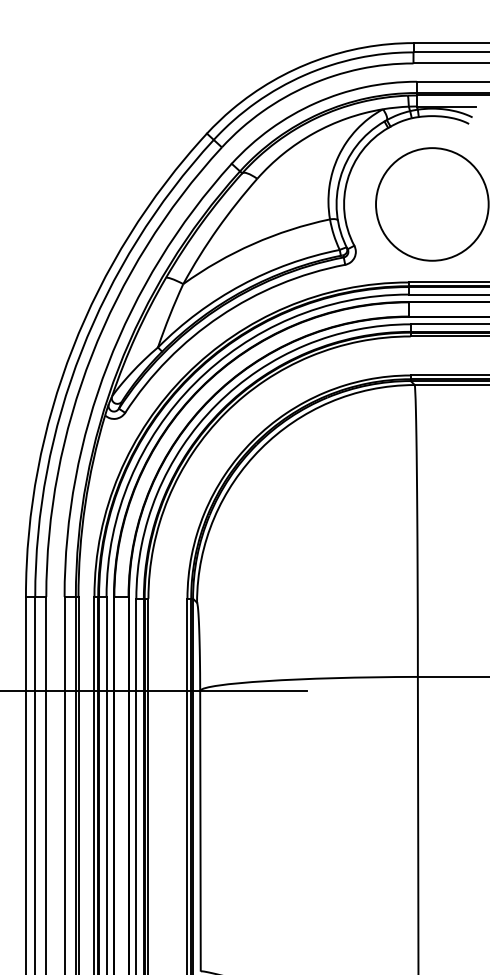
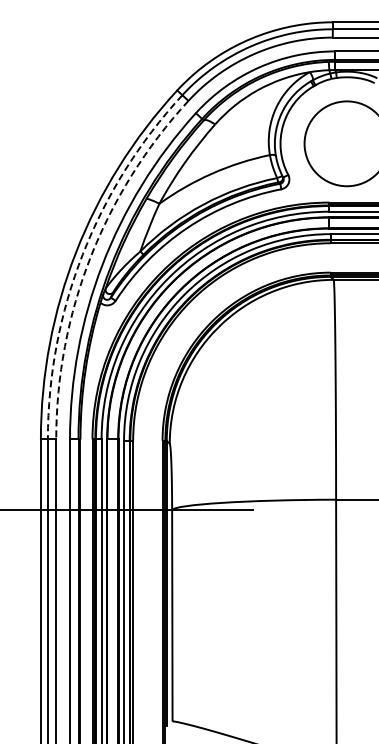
arc: (81, 351) -> (82, 254), solid -> dashed
arc: (91, 355) -> (90, 257), solid -> dashed

